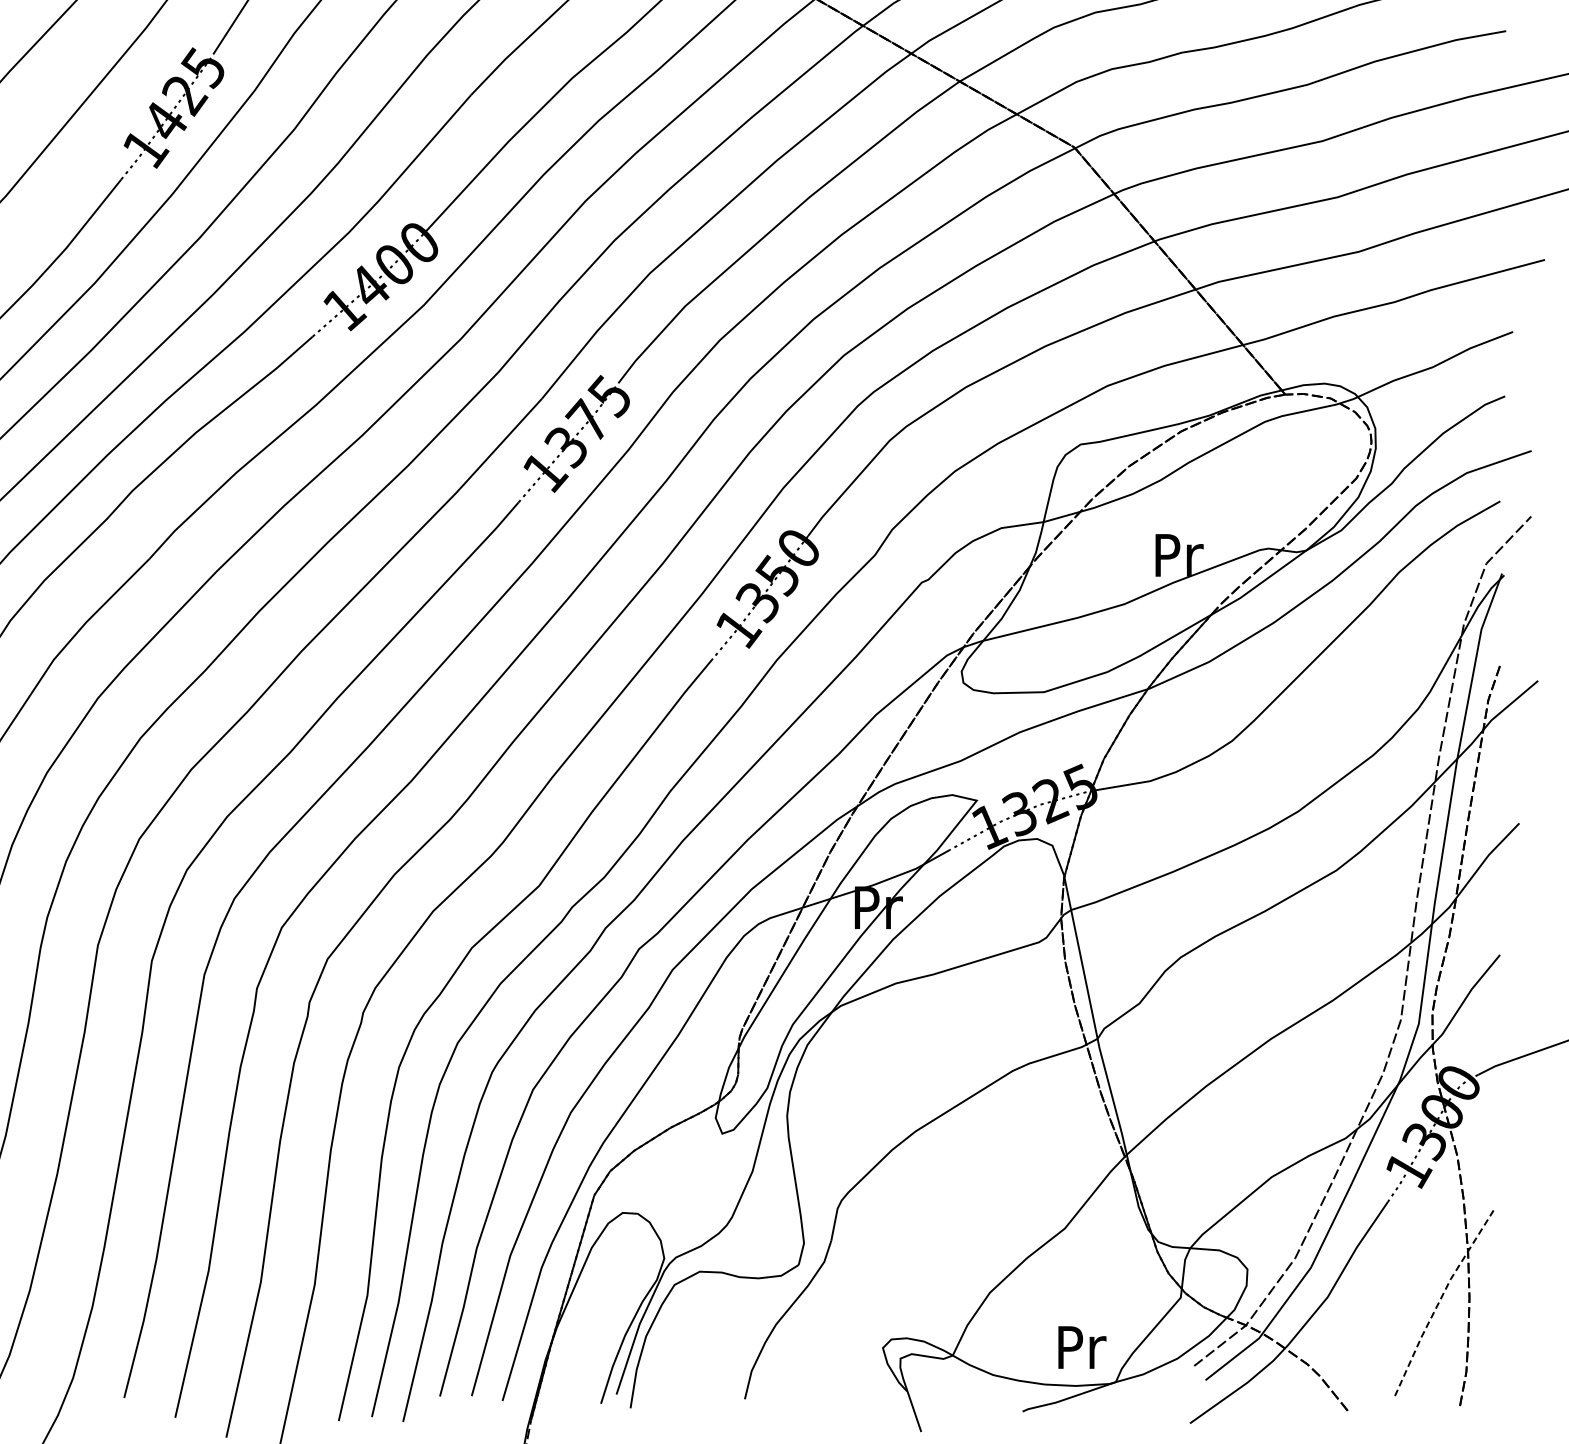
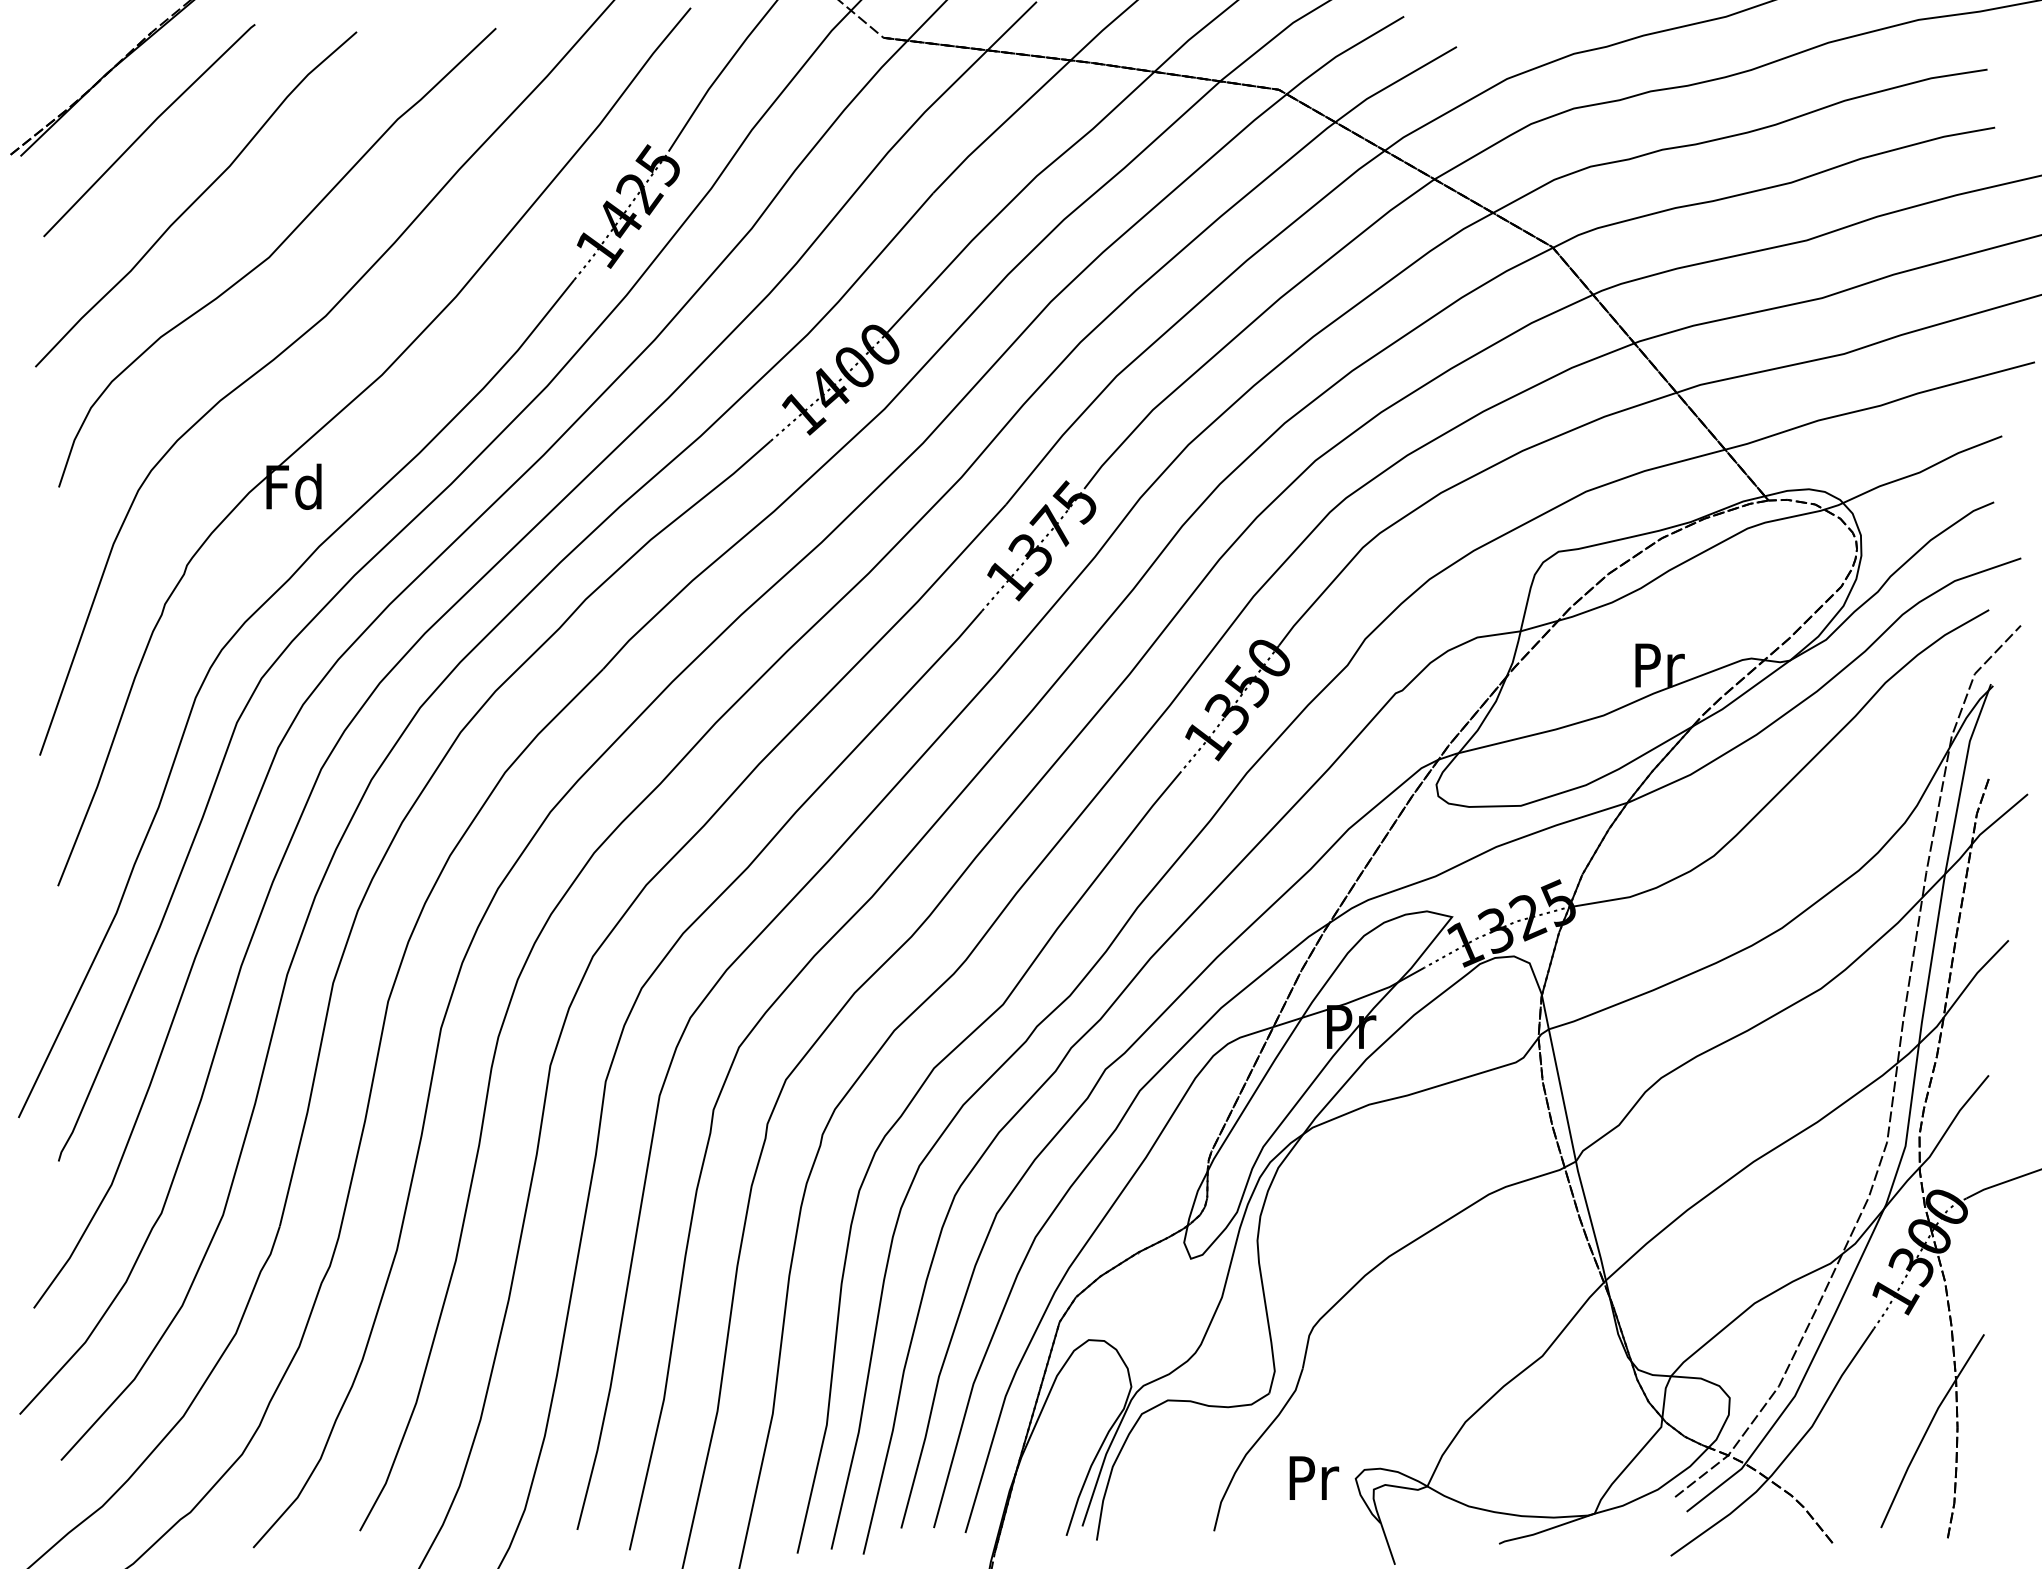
line: (1441, 1299) -> (1928, 1428), dashed -> solid
text: (1082, 1346) -> (1314, 1477), moved

